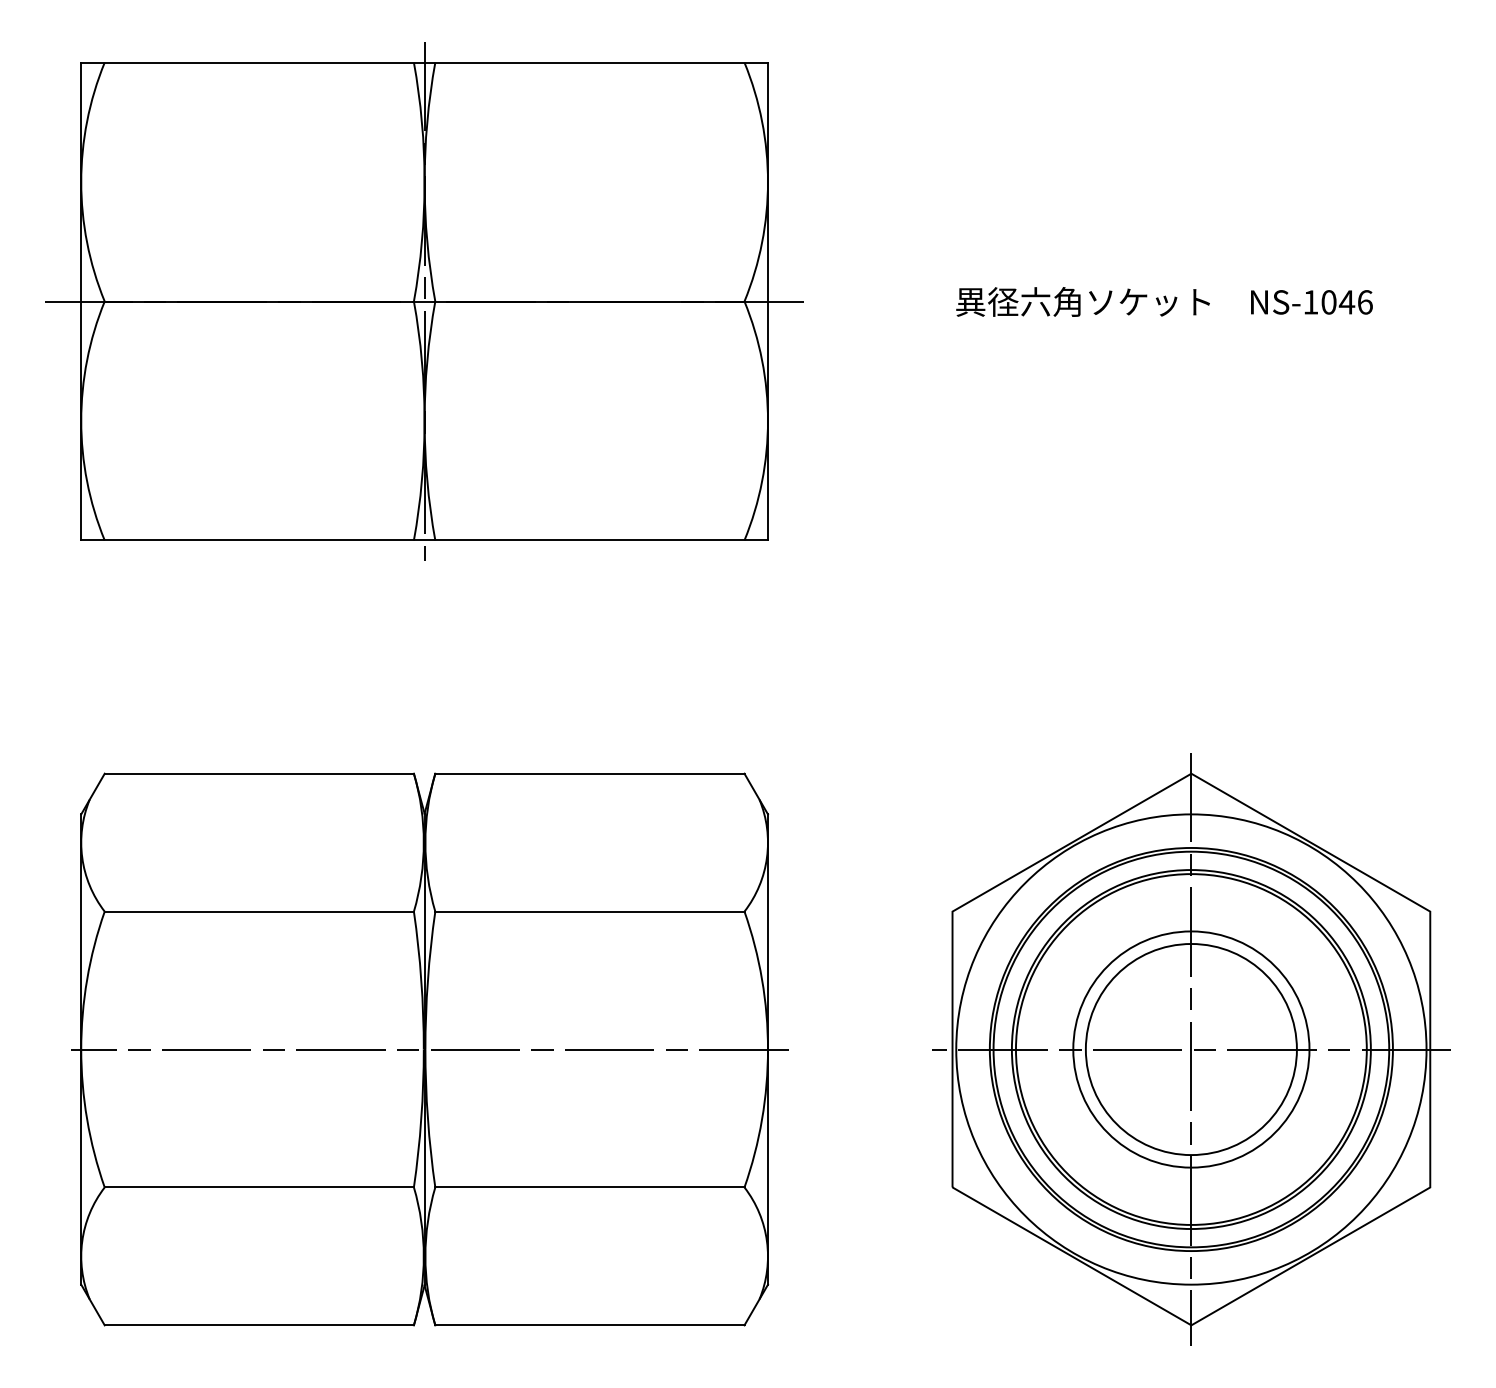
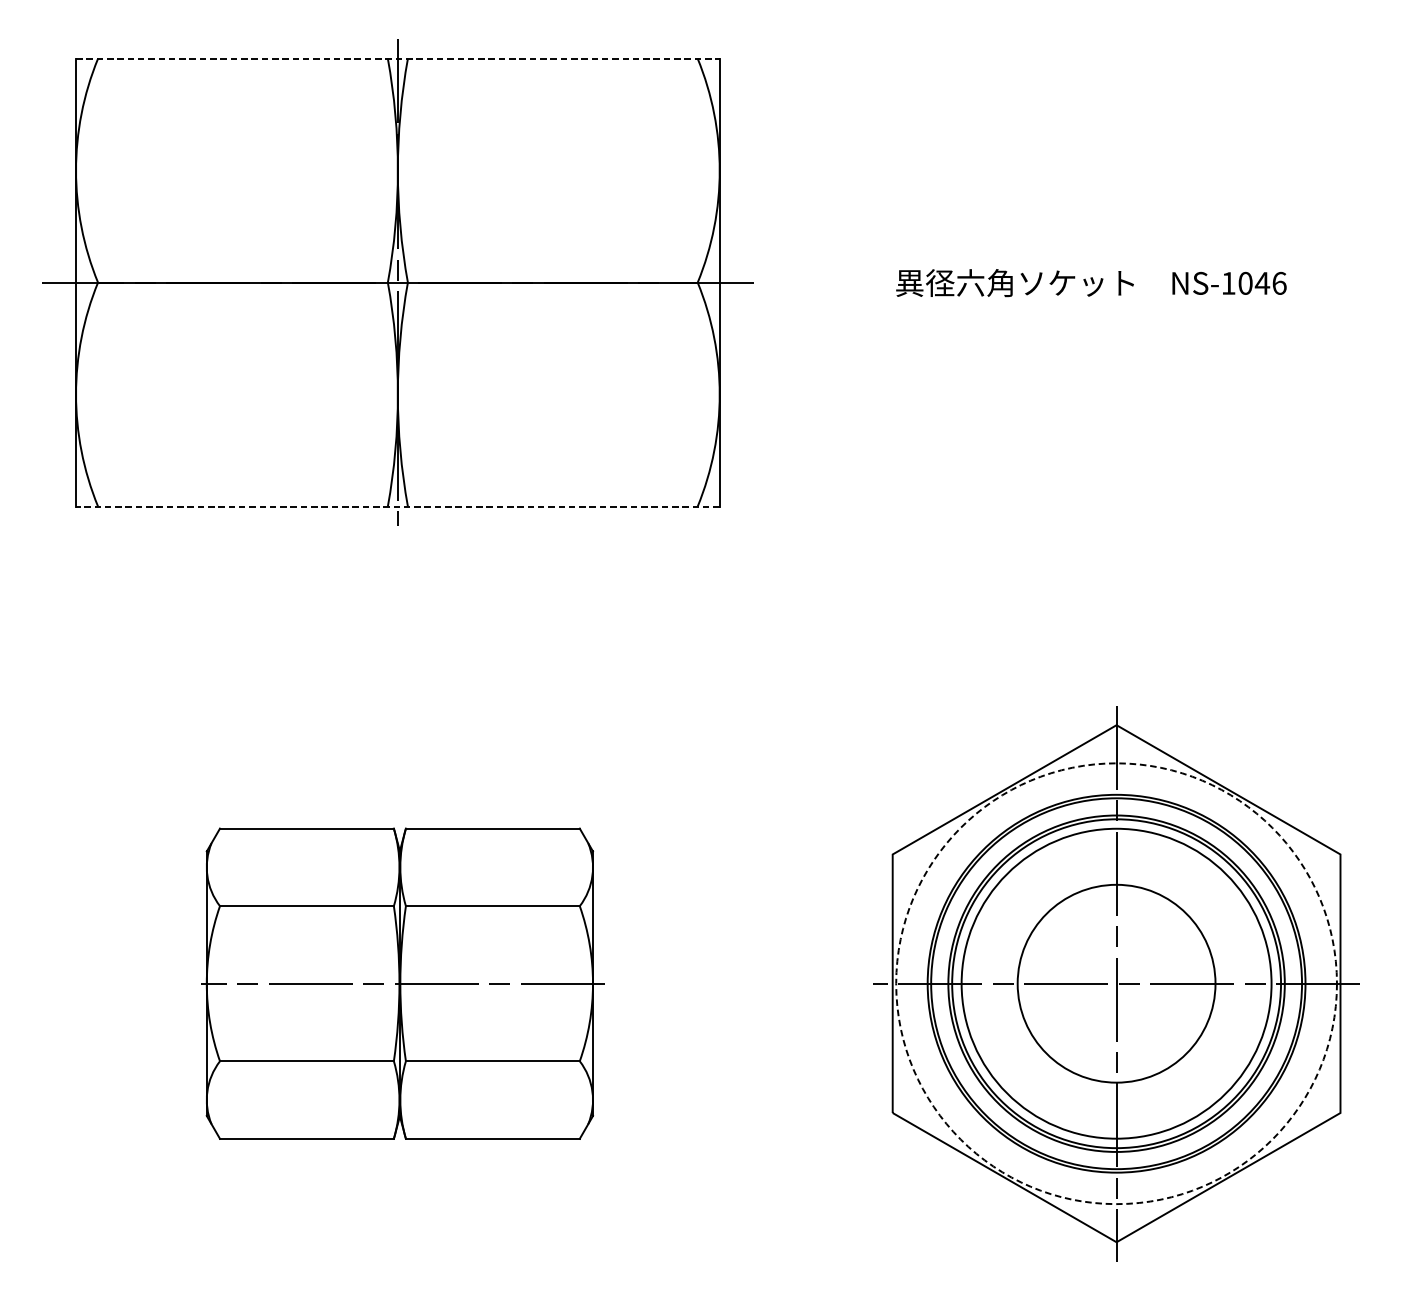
line: (425, 62) -> (398, 58), solid -> dashed
line: (424, 540) -> (397, 506), solid -> dashed
part: (429, 1049) -> (402, 983), size x0.6
circle: (1191, 1049) -> (1116, 983), size x1.4
circle: (1191, 1049) -> (1116, 983), solid -> dashed

